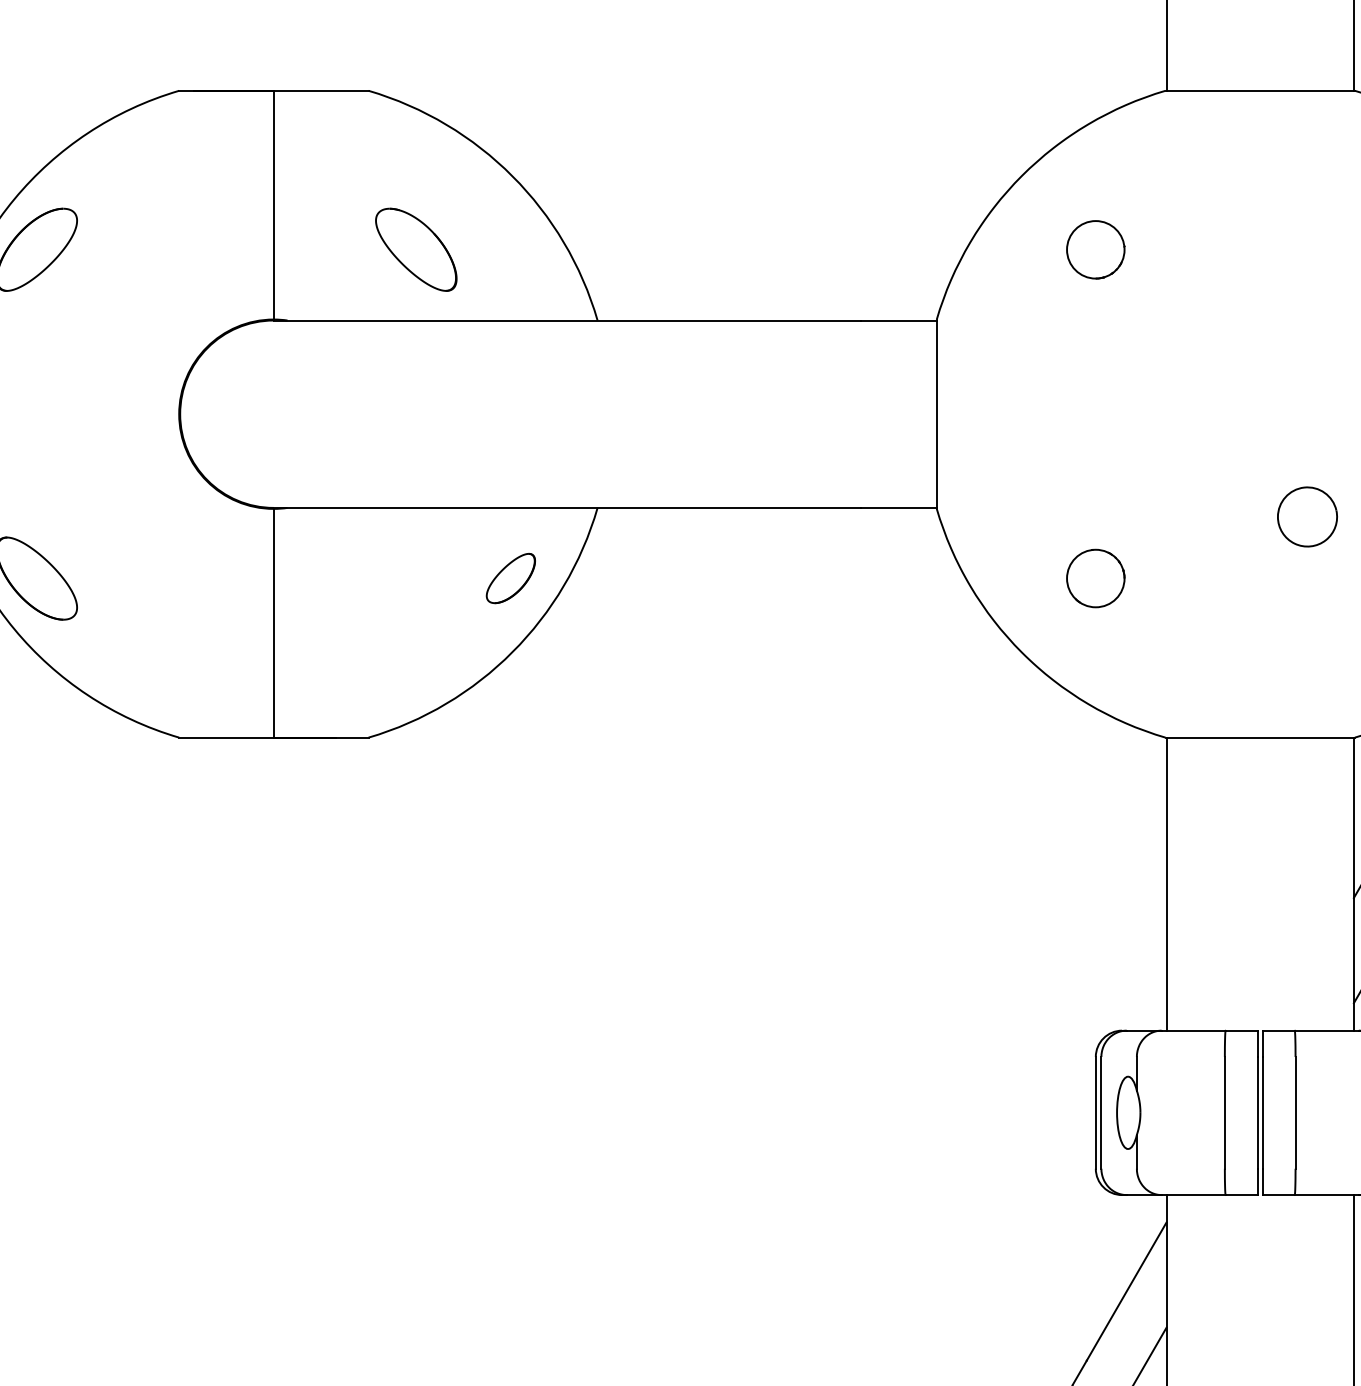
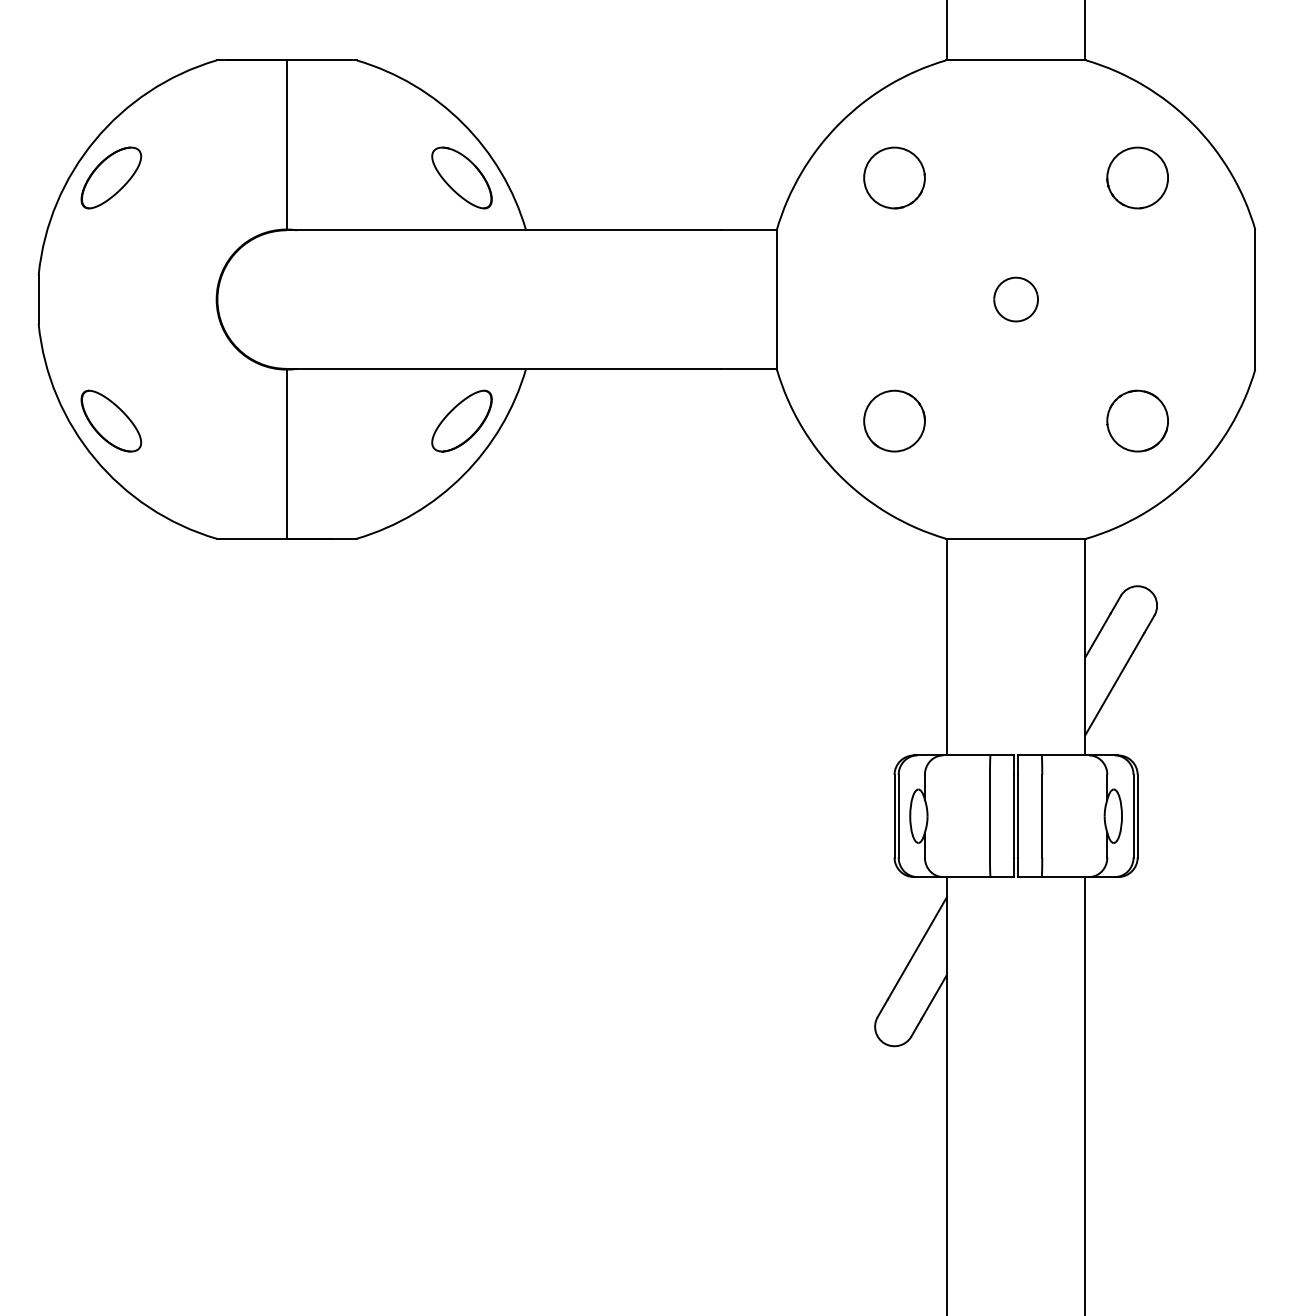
part: (415, 249) -> (461, 177), moved
part: (1095, 249) -> (894, 177), size x1.43
part: (1306, 516) -> (1015, 299), moved
part: (510, 577) -> (461, 420), size x1.67
part: (1095, 577) -> (894, 420), size x1.43

